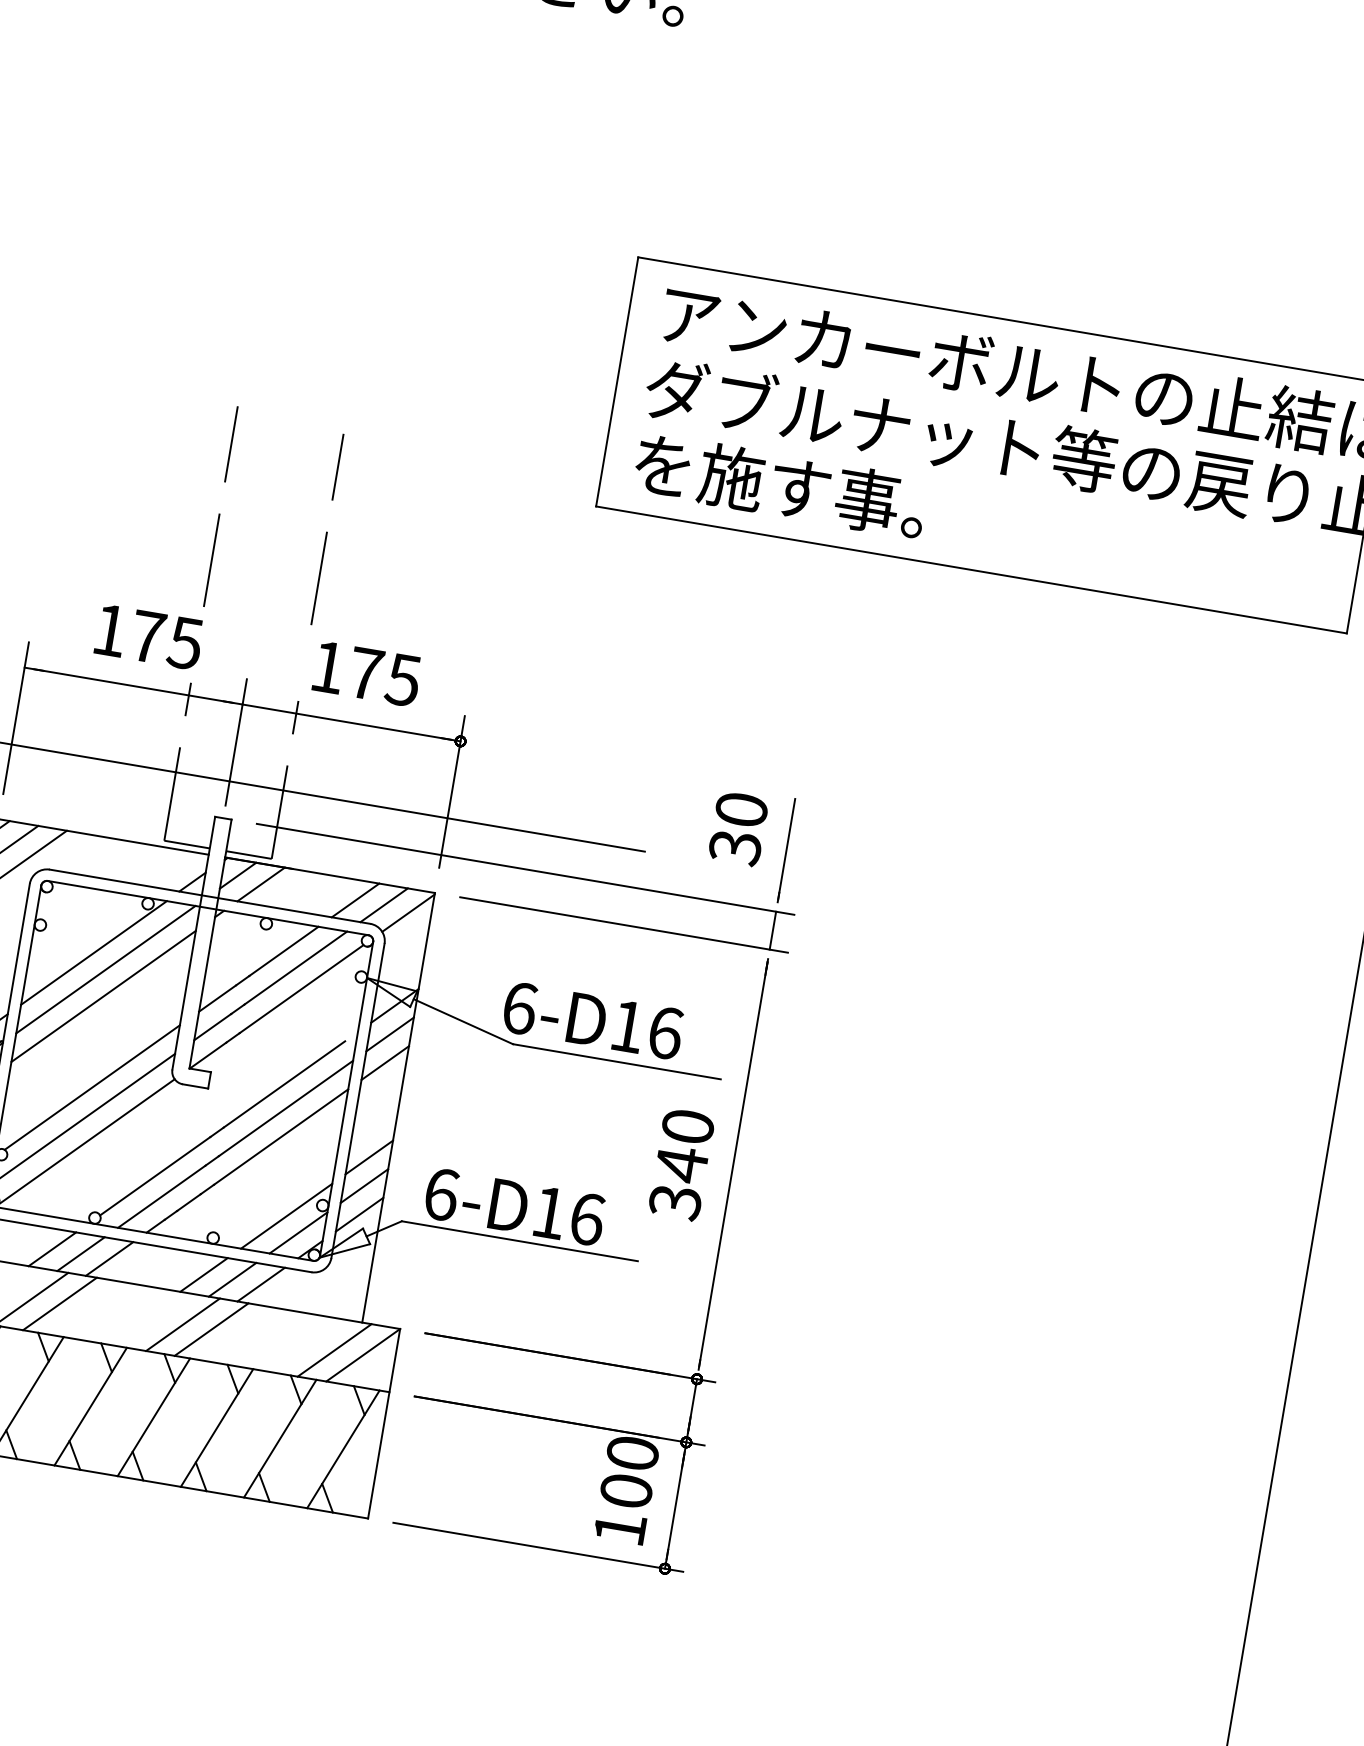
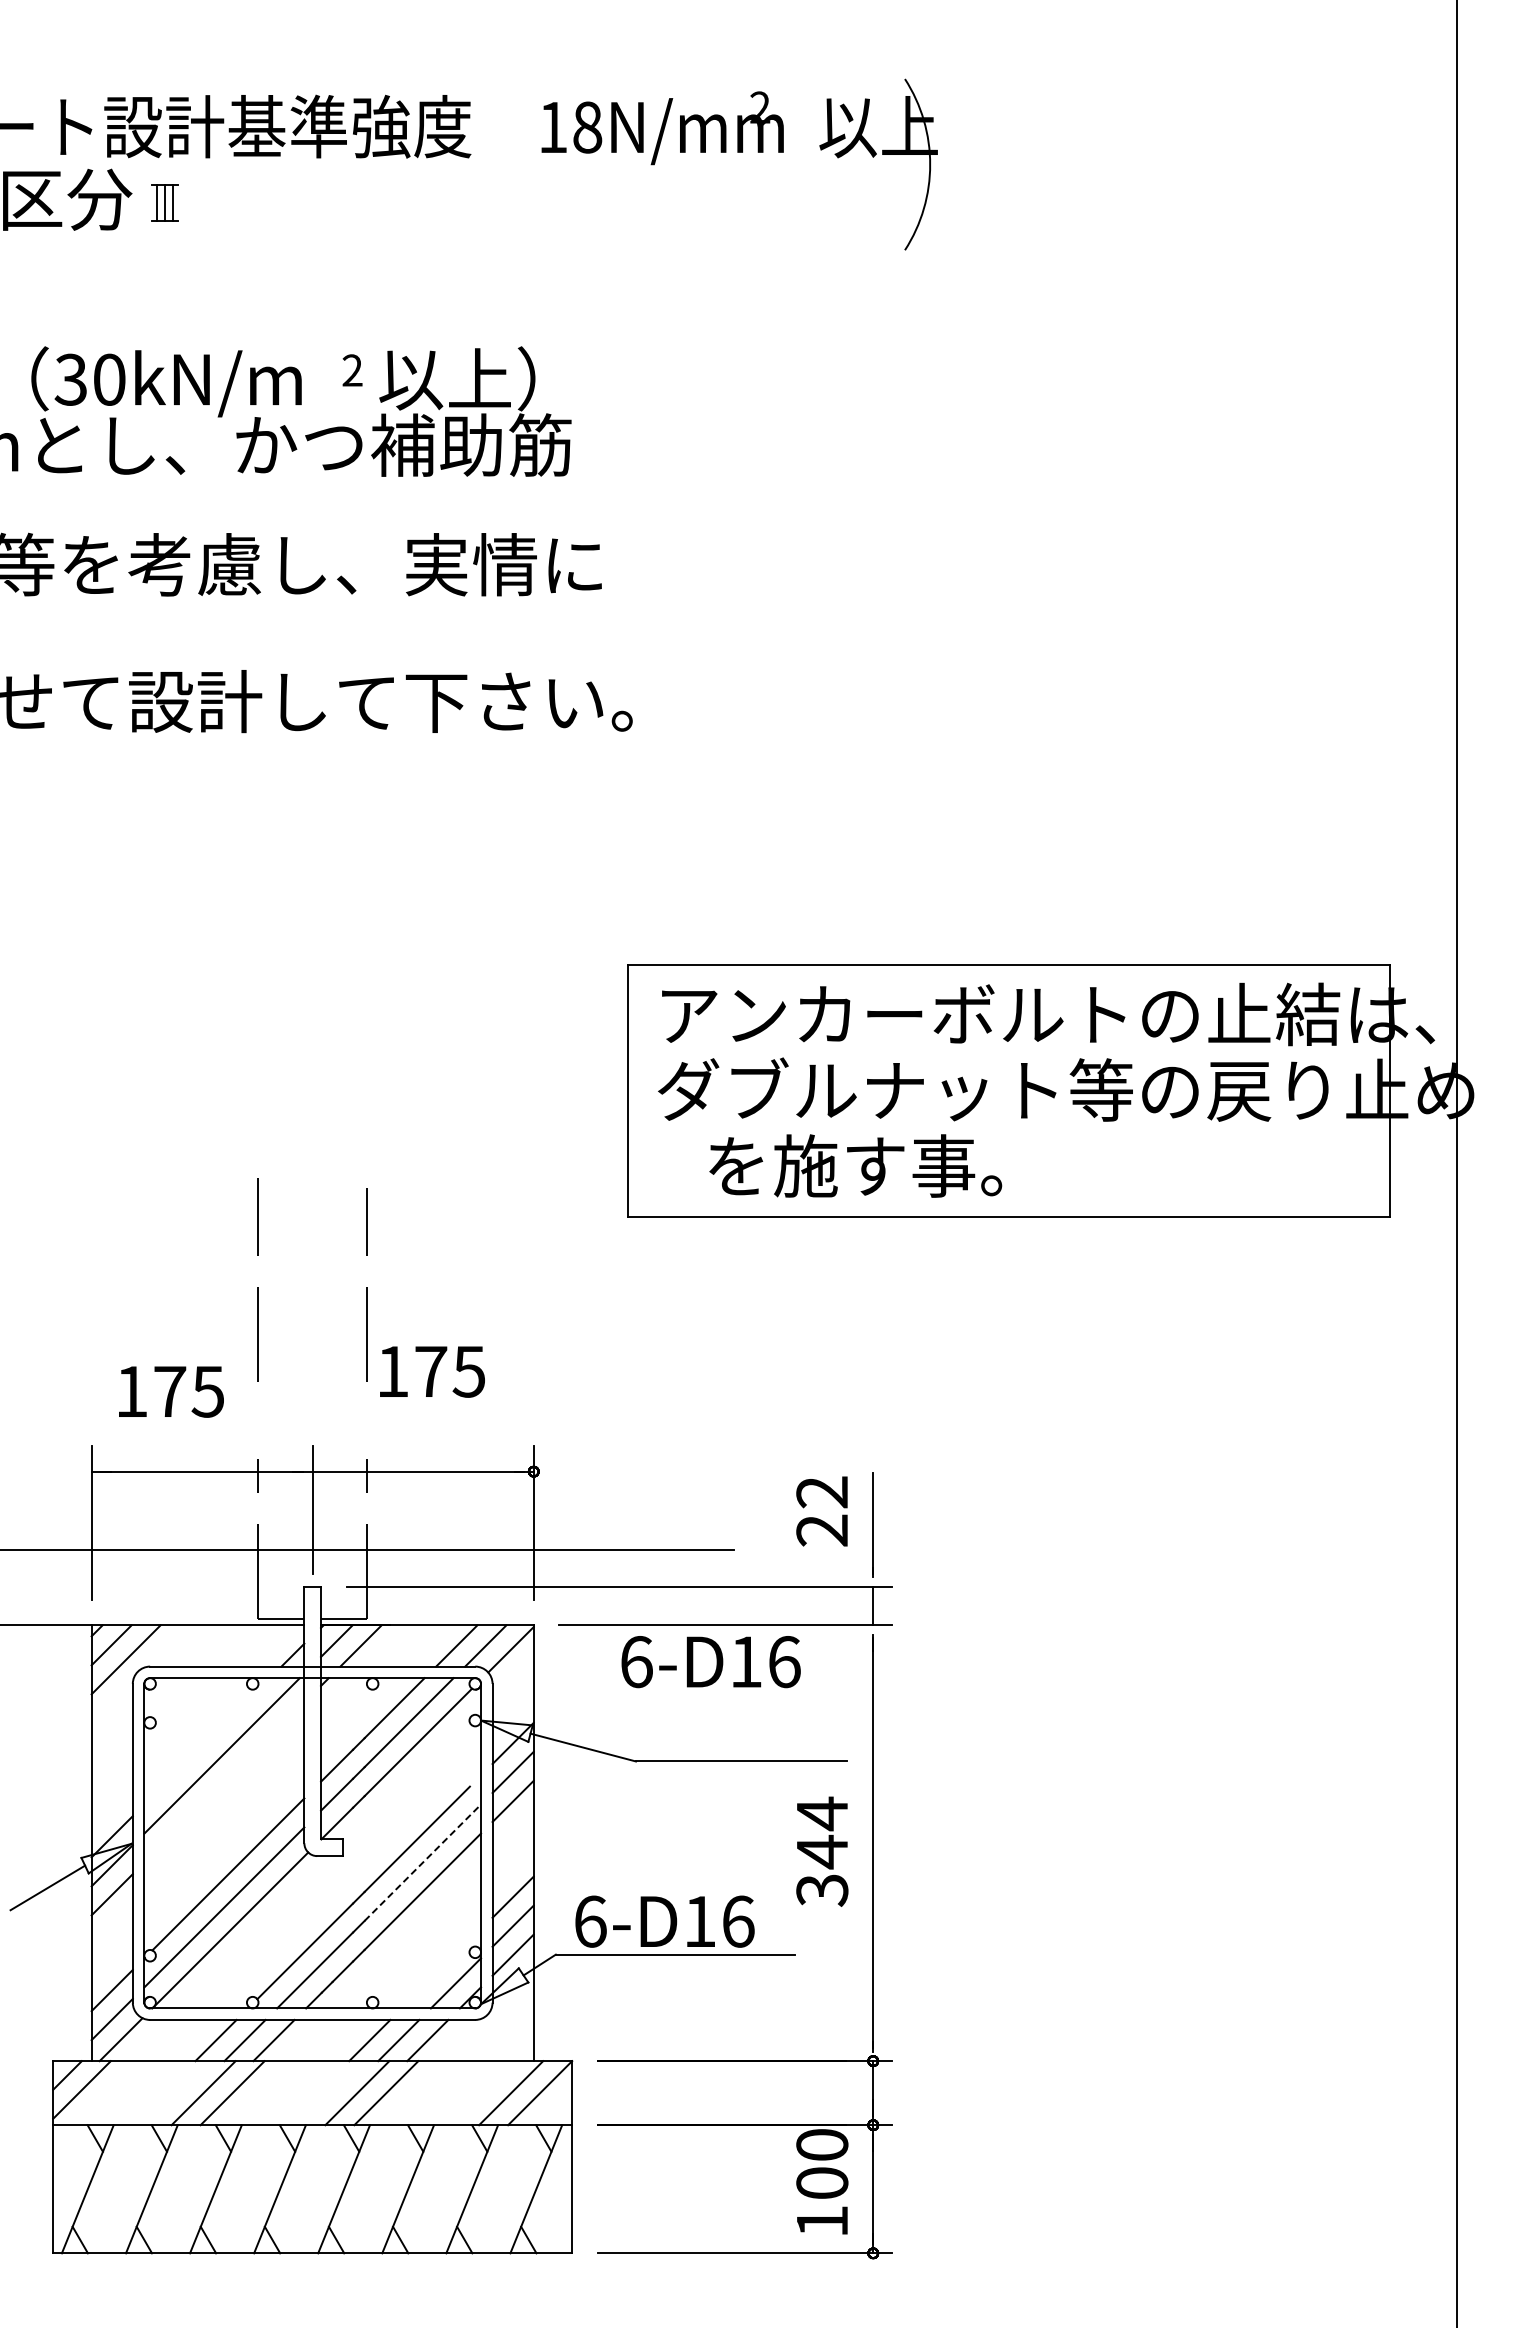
text: (780, 484) -> (855, 1165), moved
text: (149, 636) -> (171, 1391), moved
text: (367, 673) -> (432, 1371), moved
text: (738, 828) -> (822, 1511), 30 -> 22
line: (93, 953) -> (207, 1741), removed
line: (103, 996) -> (224, 1782), removed
text: (592, 1021) -> (710, 1662), moved
line: (286, 1108) -> (423, 1862), solid -> dashed
text: (688, 1126) -> (822, 1813), 340 -> 344
line: (286, 1215) -> (441, 1968), removed

